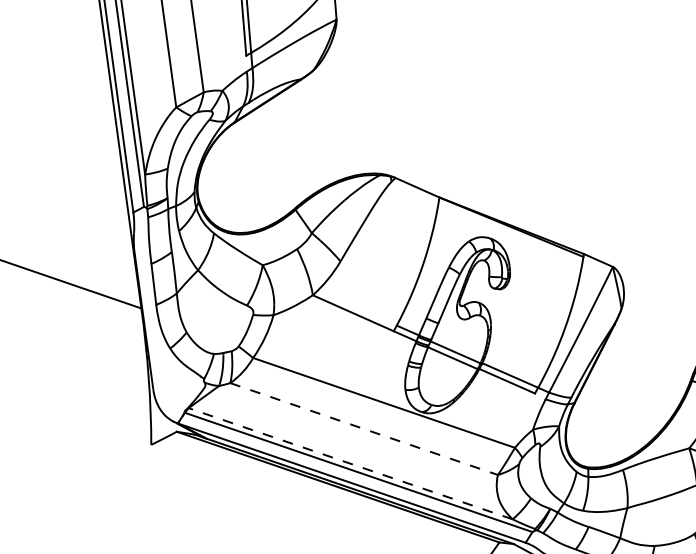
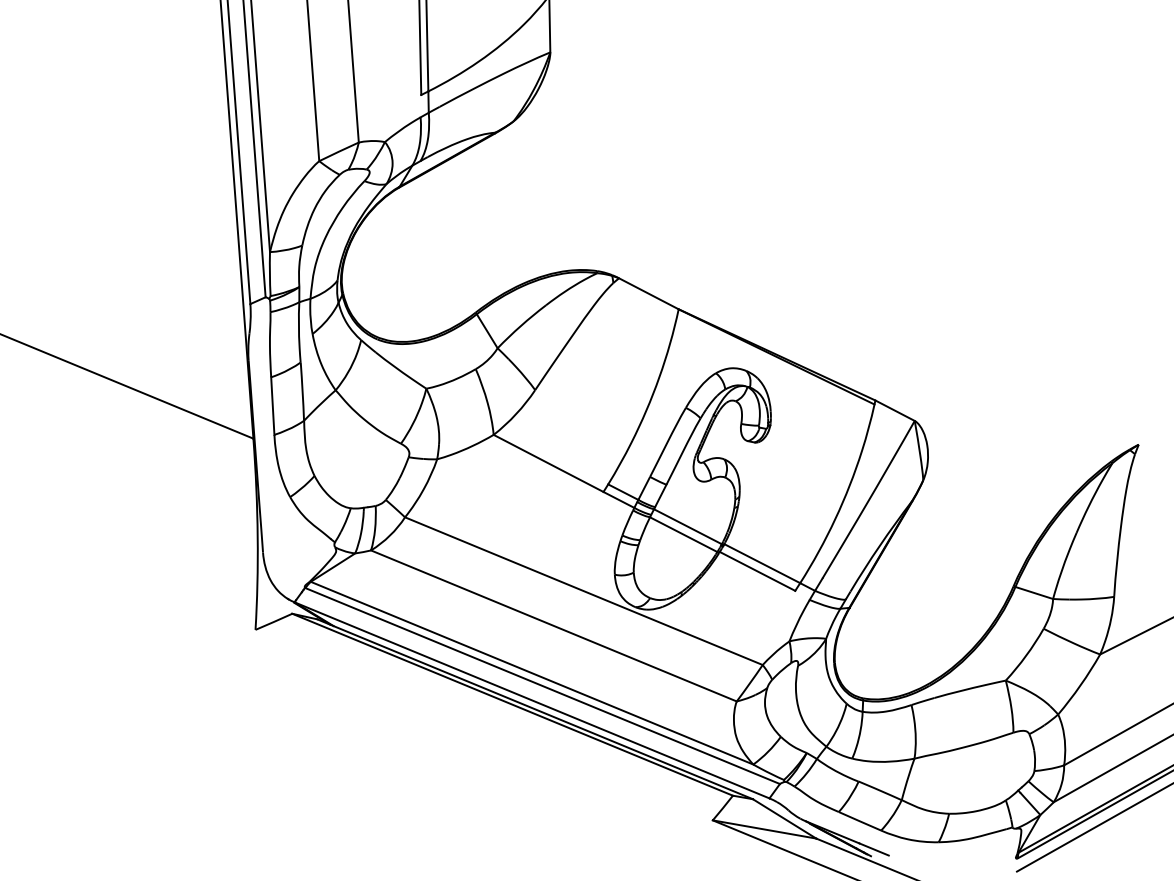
line: (363, 428) -> (553, 625), dashed -> solid
line: (350, 463) -> (531, 673), dashed -> solid

